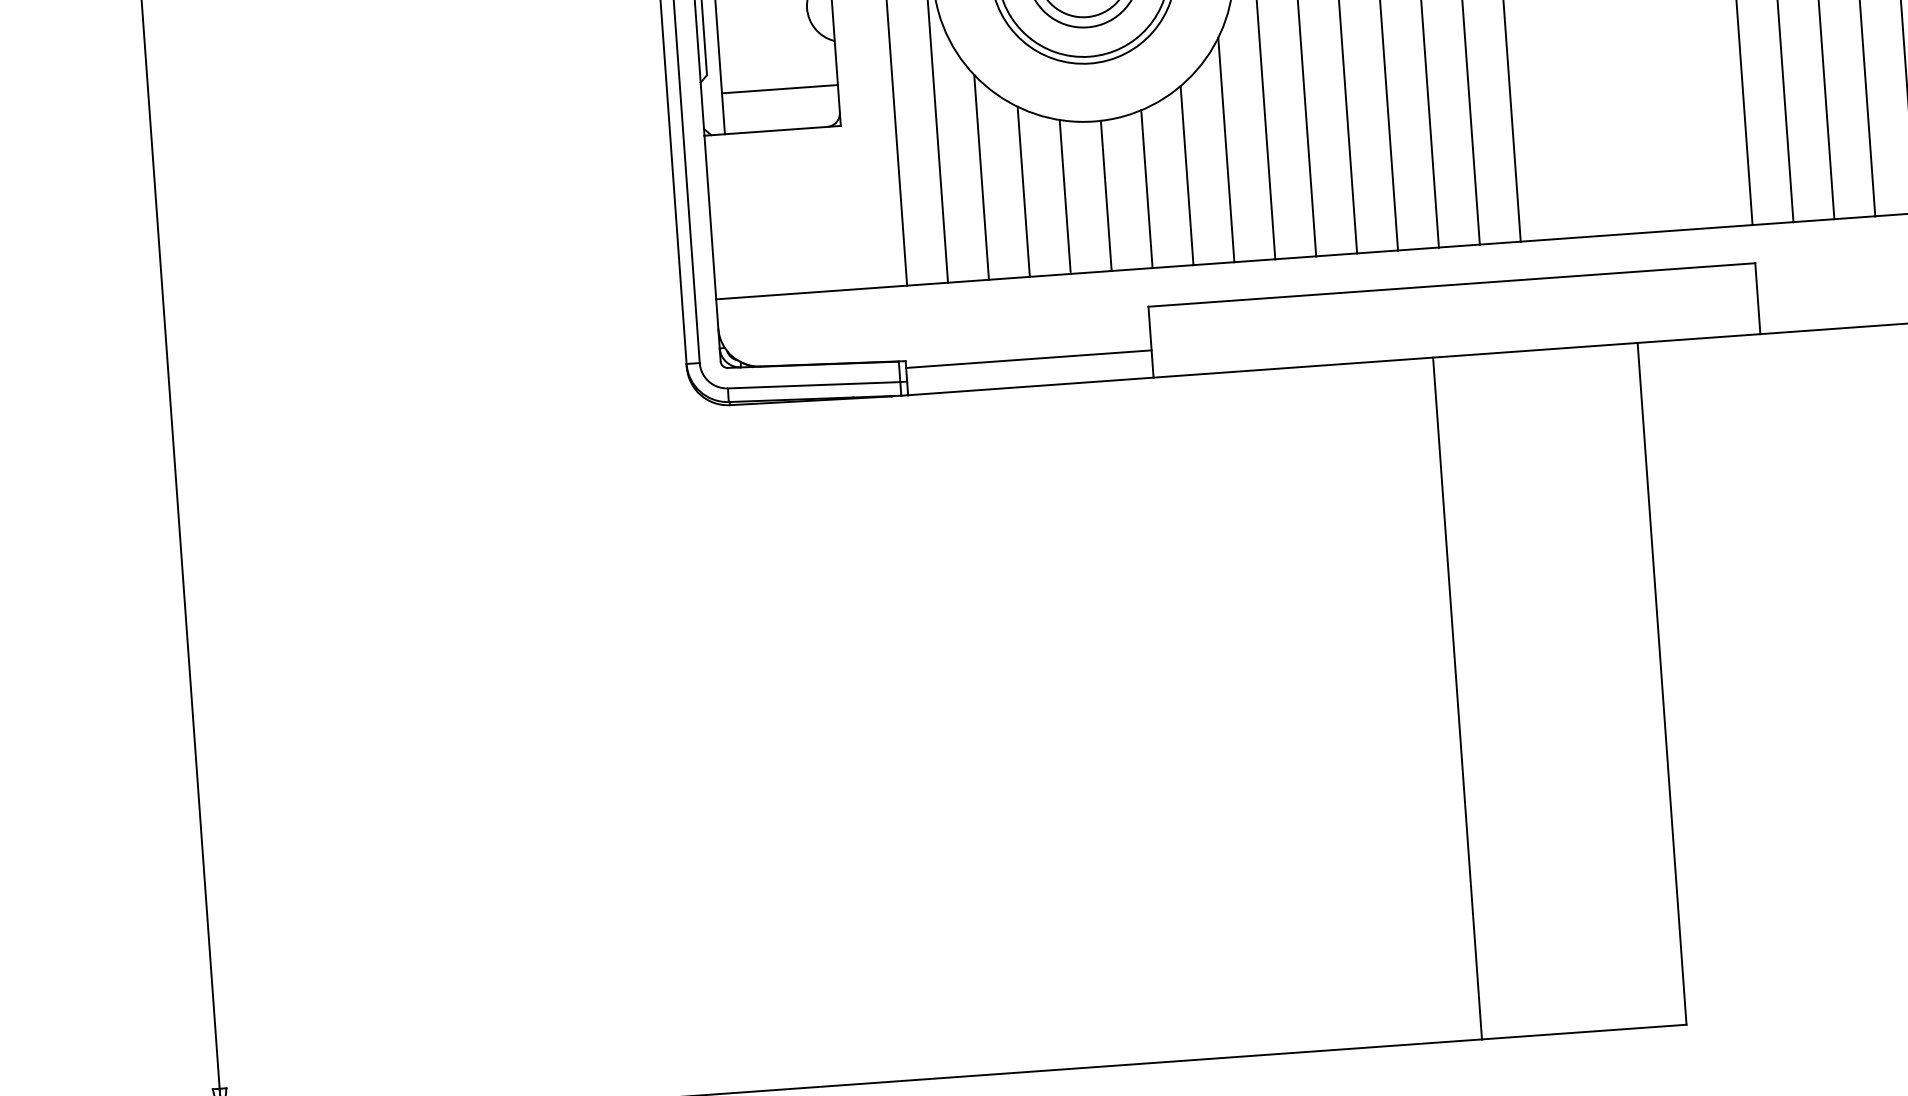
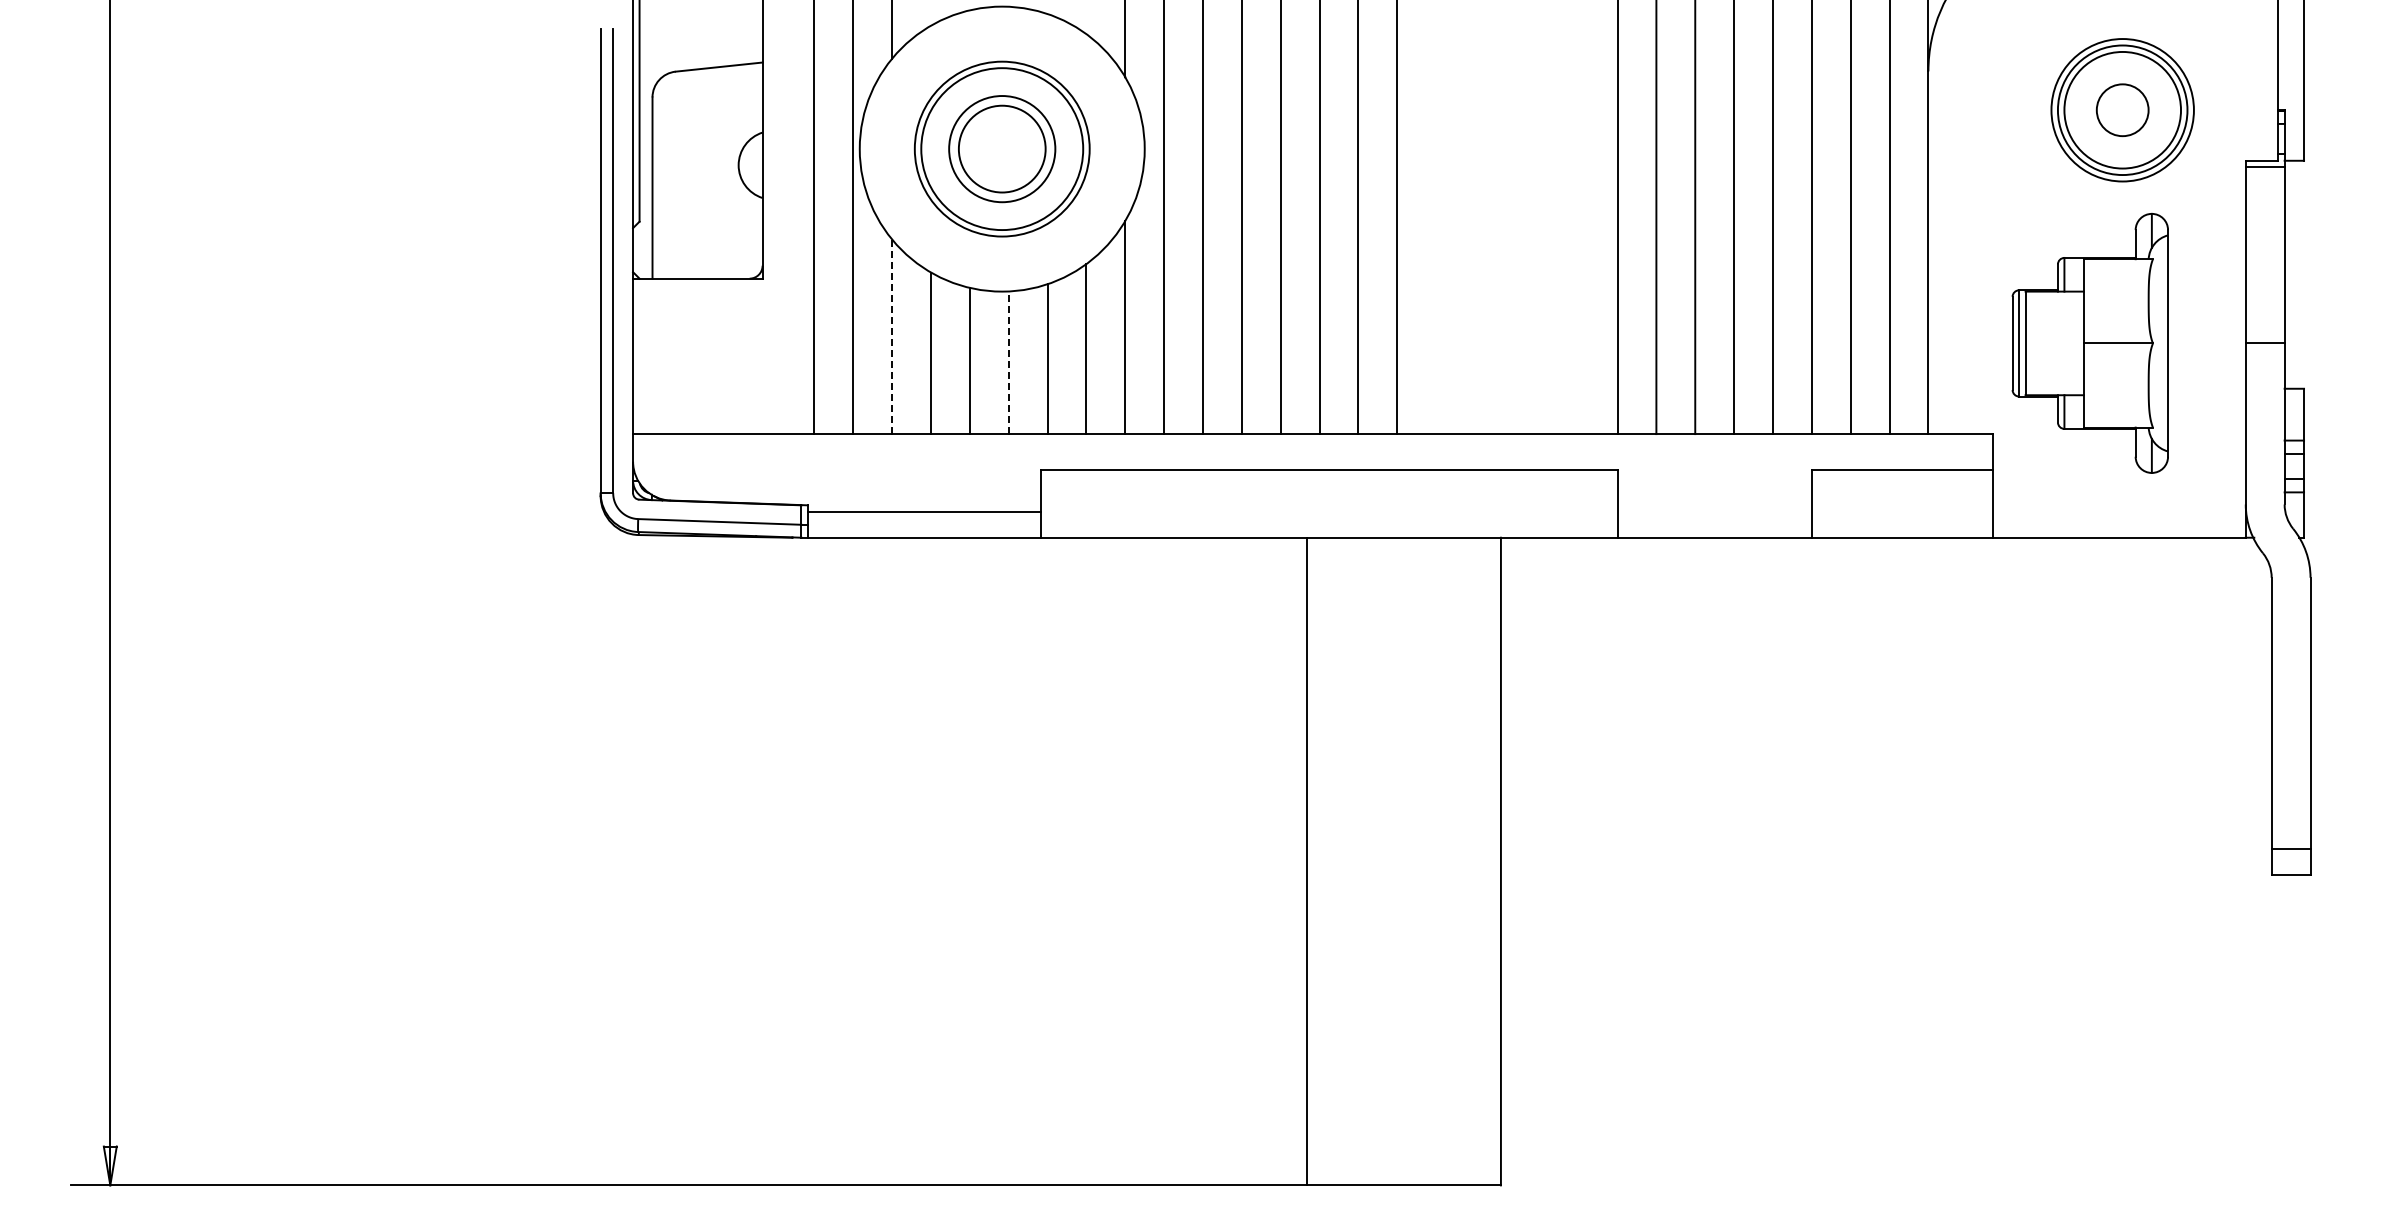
line: (779, 88) -> (707, 239), removed
line: (982, 178) -> (892, 337), solid -> dashed
line: (1106, 195) -> (1008, 362), solid -> dashed

